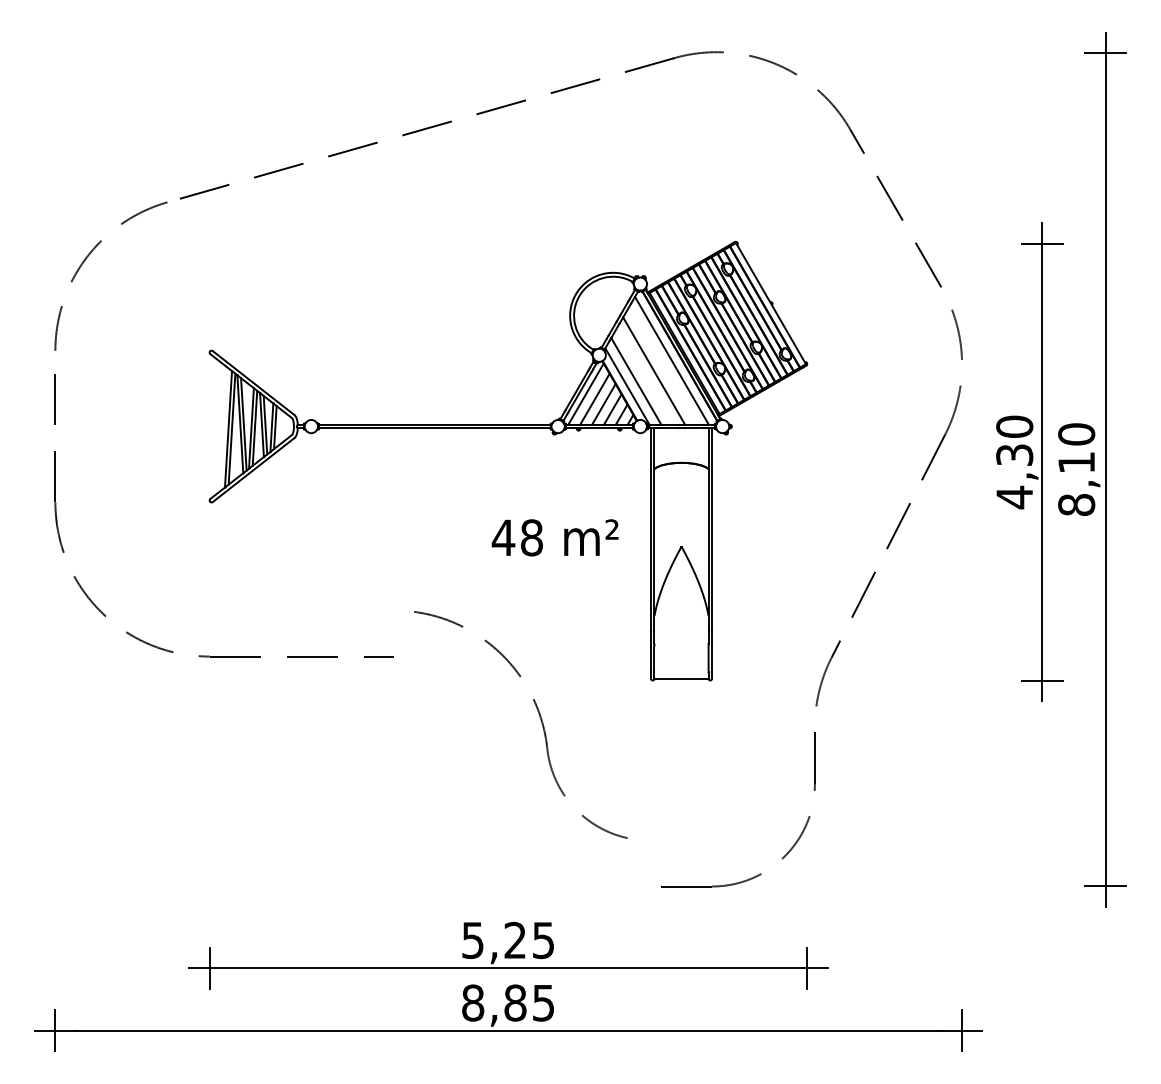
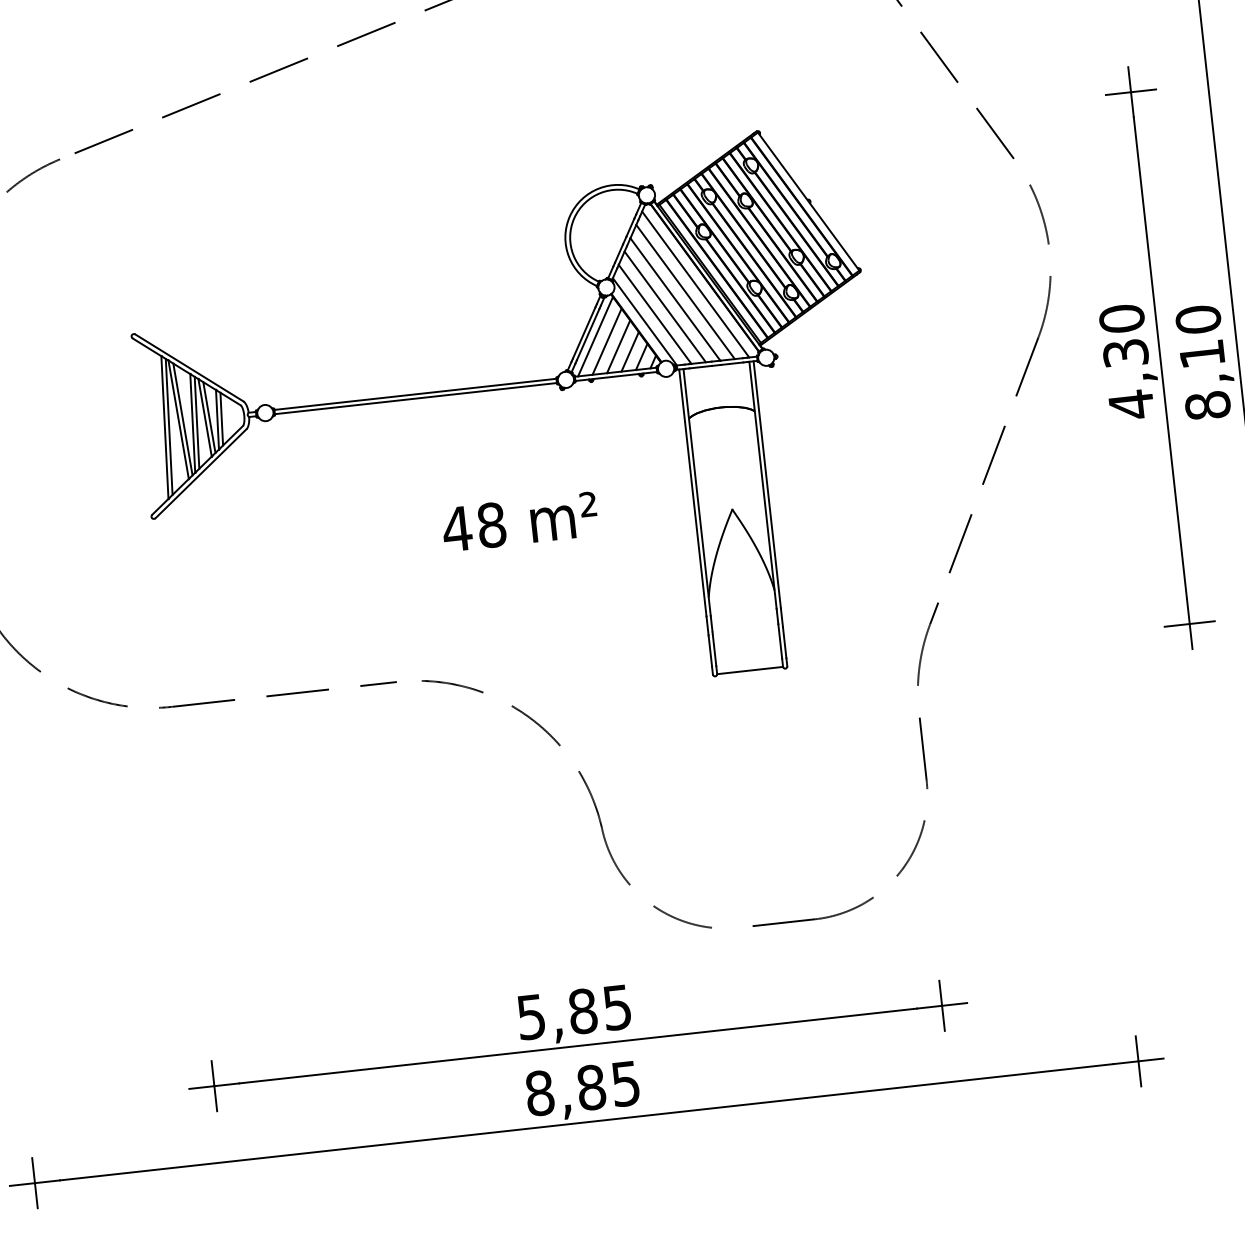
line: (663, 365) -> (686, 291), added
line: (645, 375) -> (665, 305), added
text: (554, 537) -> (519, 521), moved
part: (539, 717) -> (588, 792), moved
text: (515, 940) -> (583, 1011), 5,25 -> 5,85

